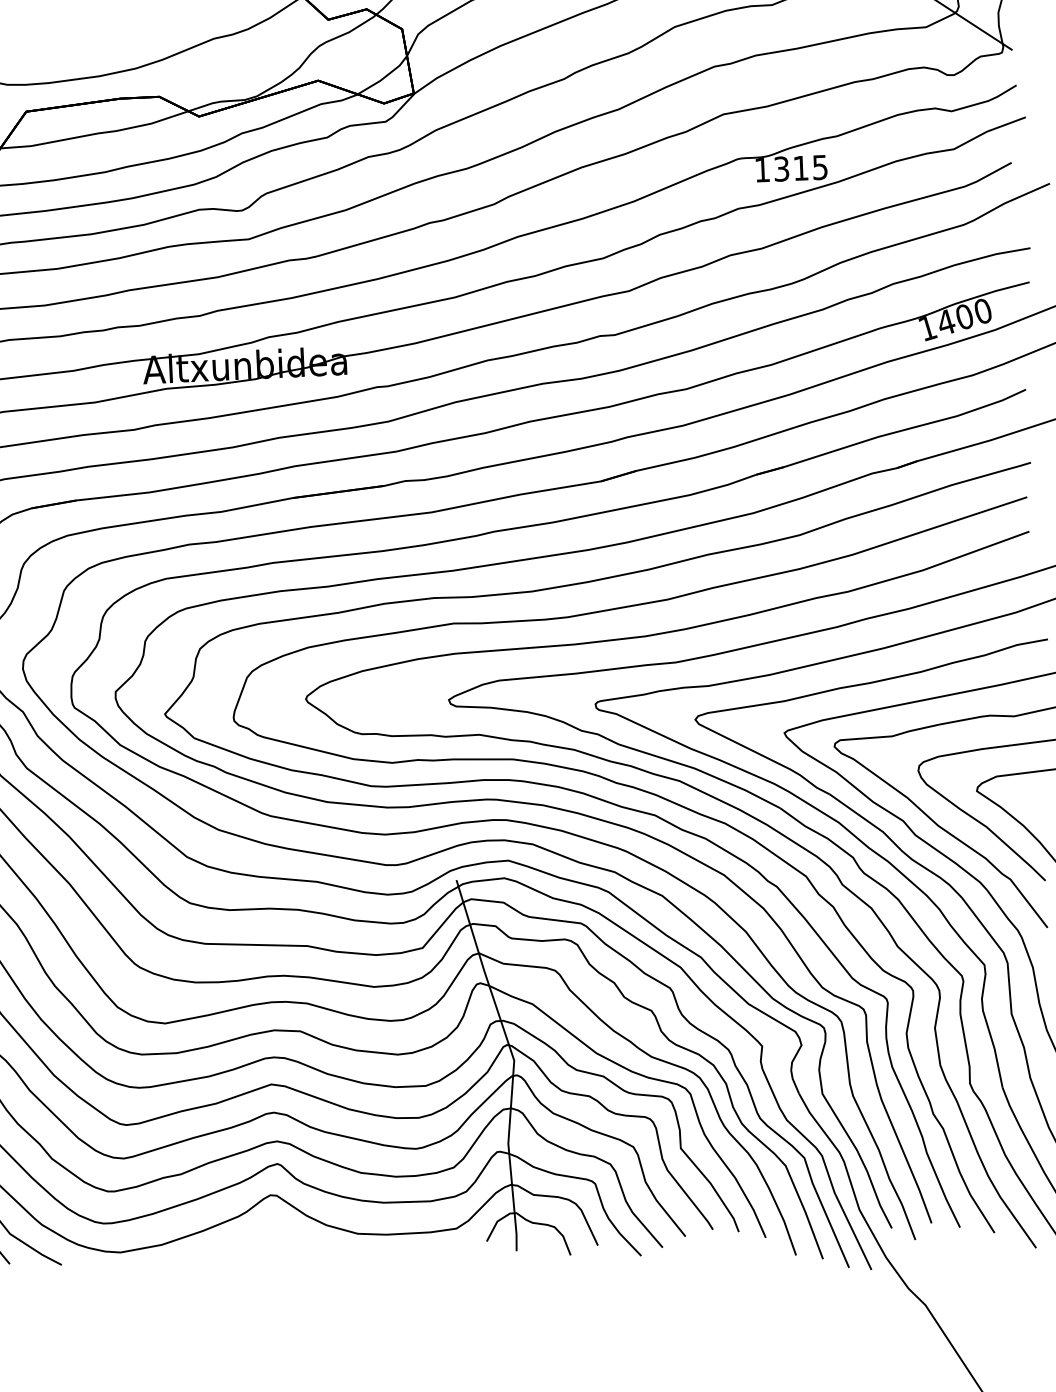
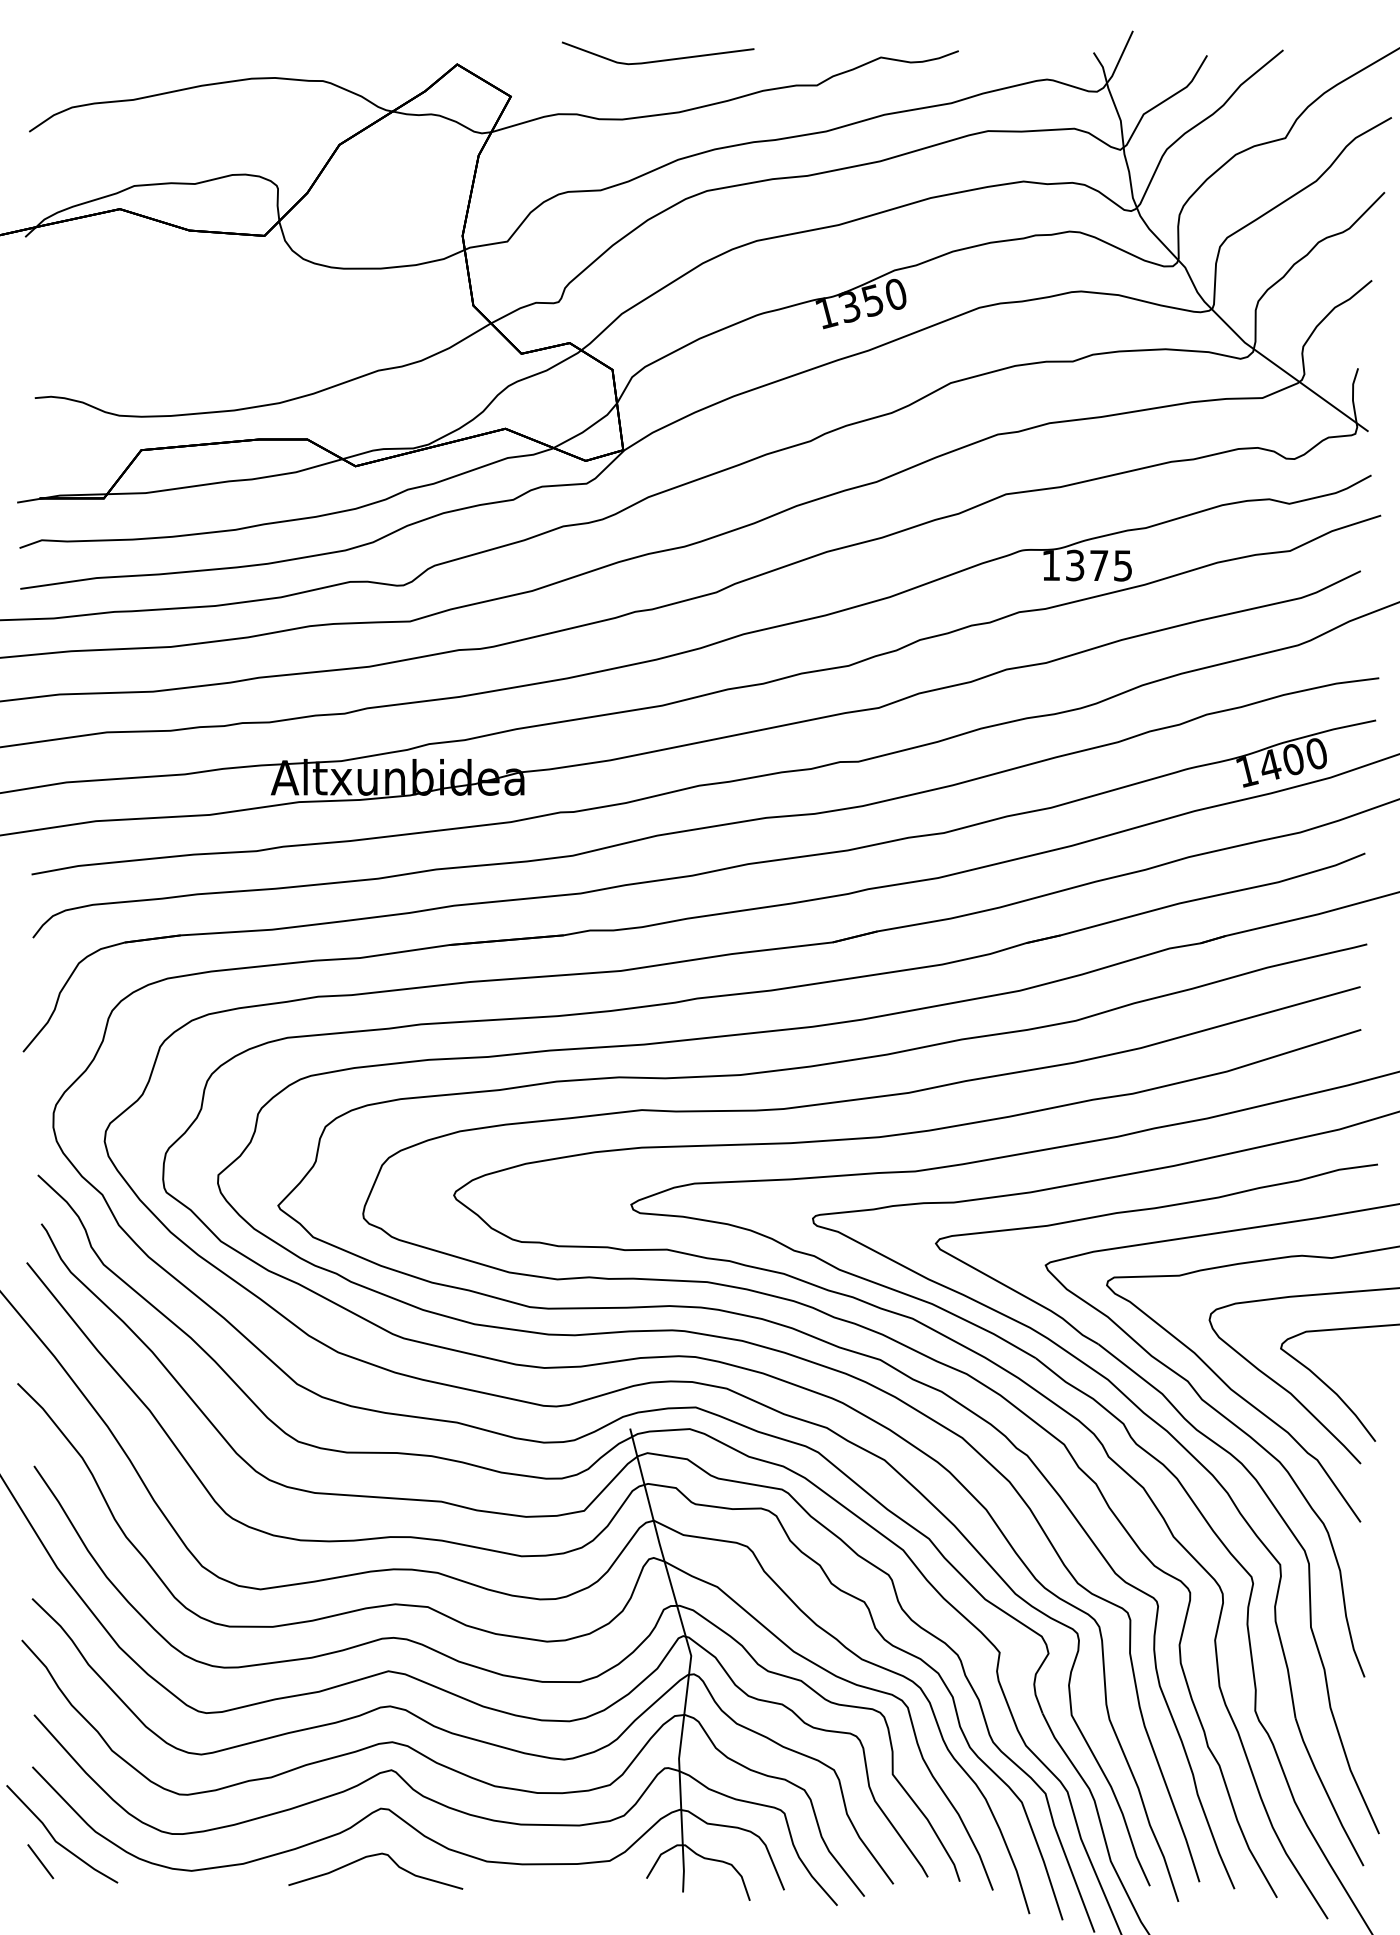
text: (801, 168) -> (1099, 565), 1315 -> 1375
curve: (267, 1233) -> (374, 1856), added

